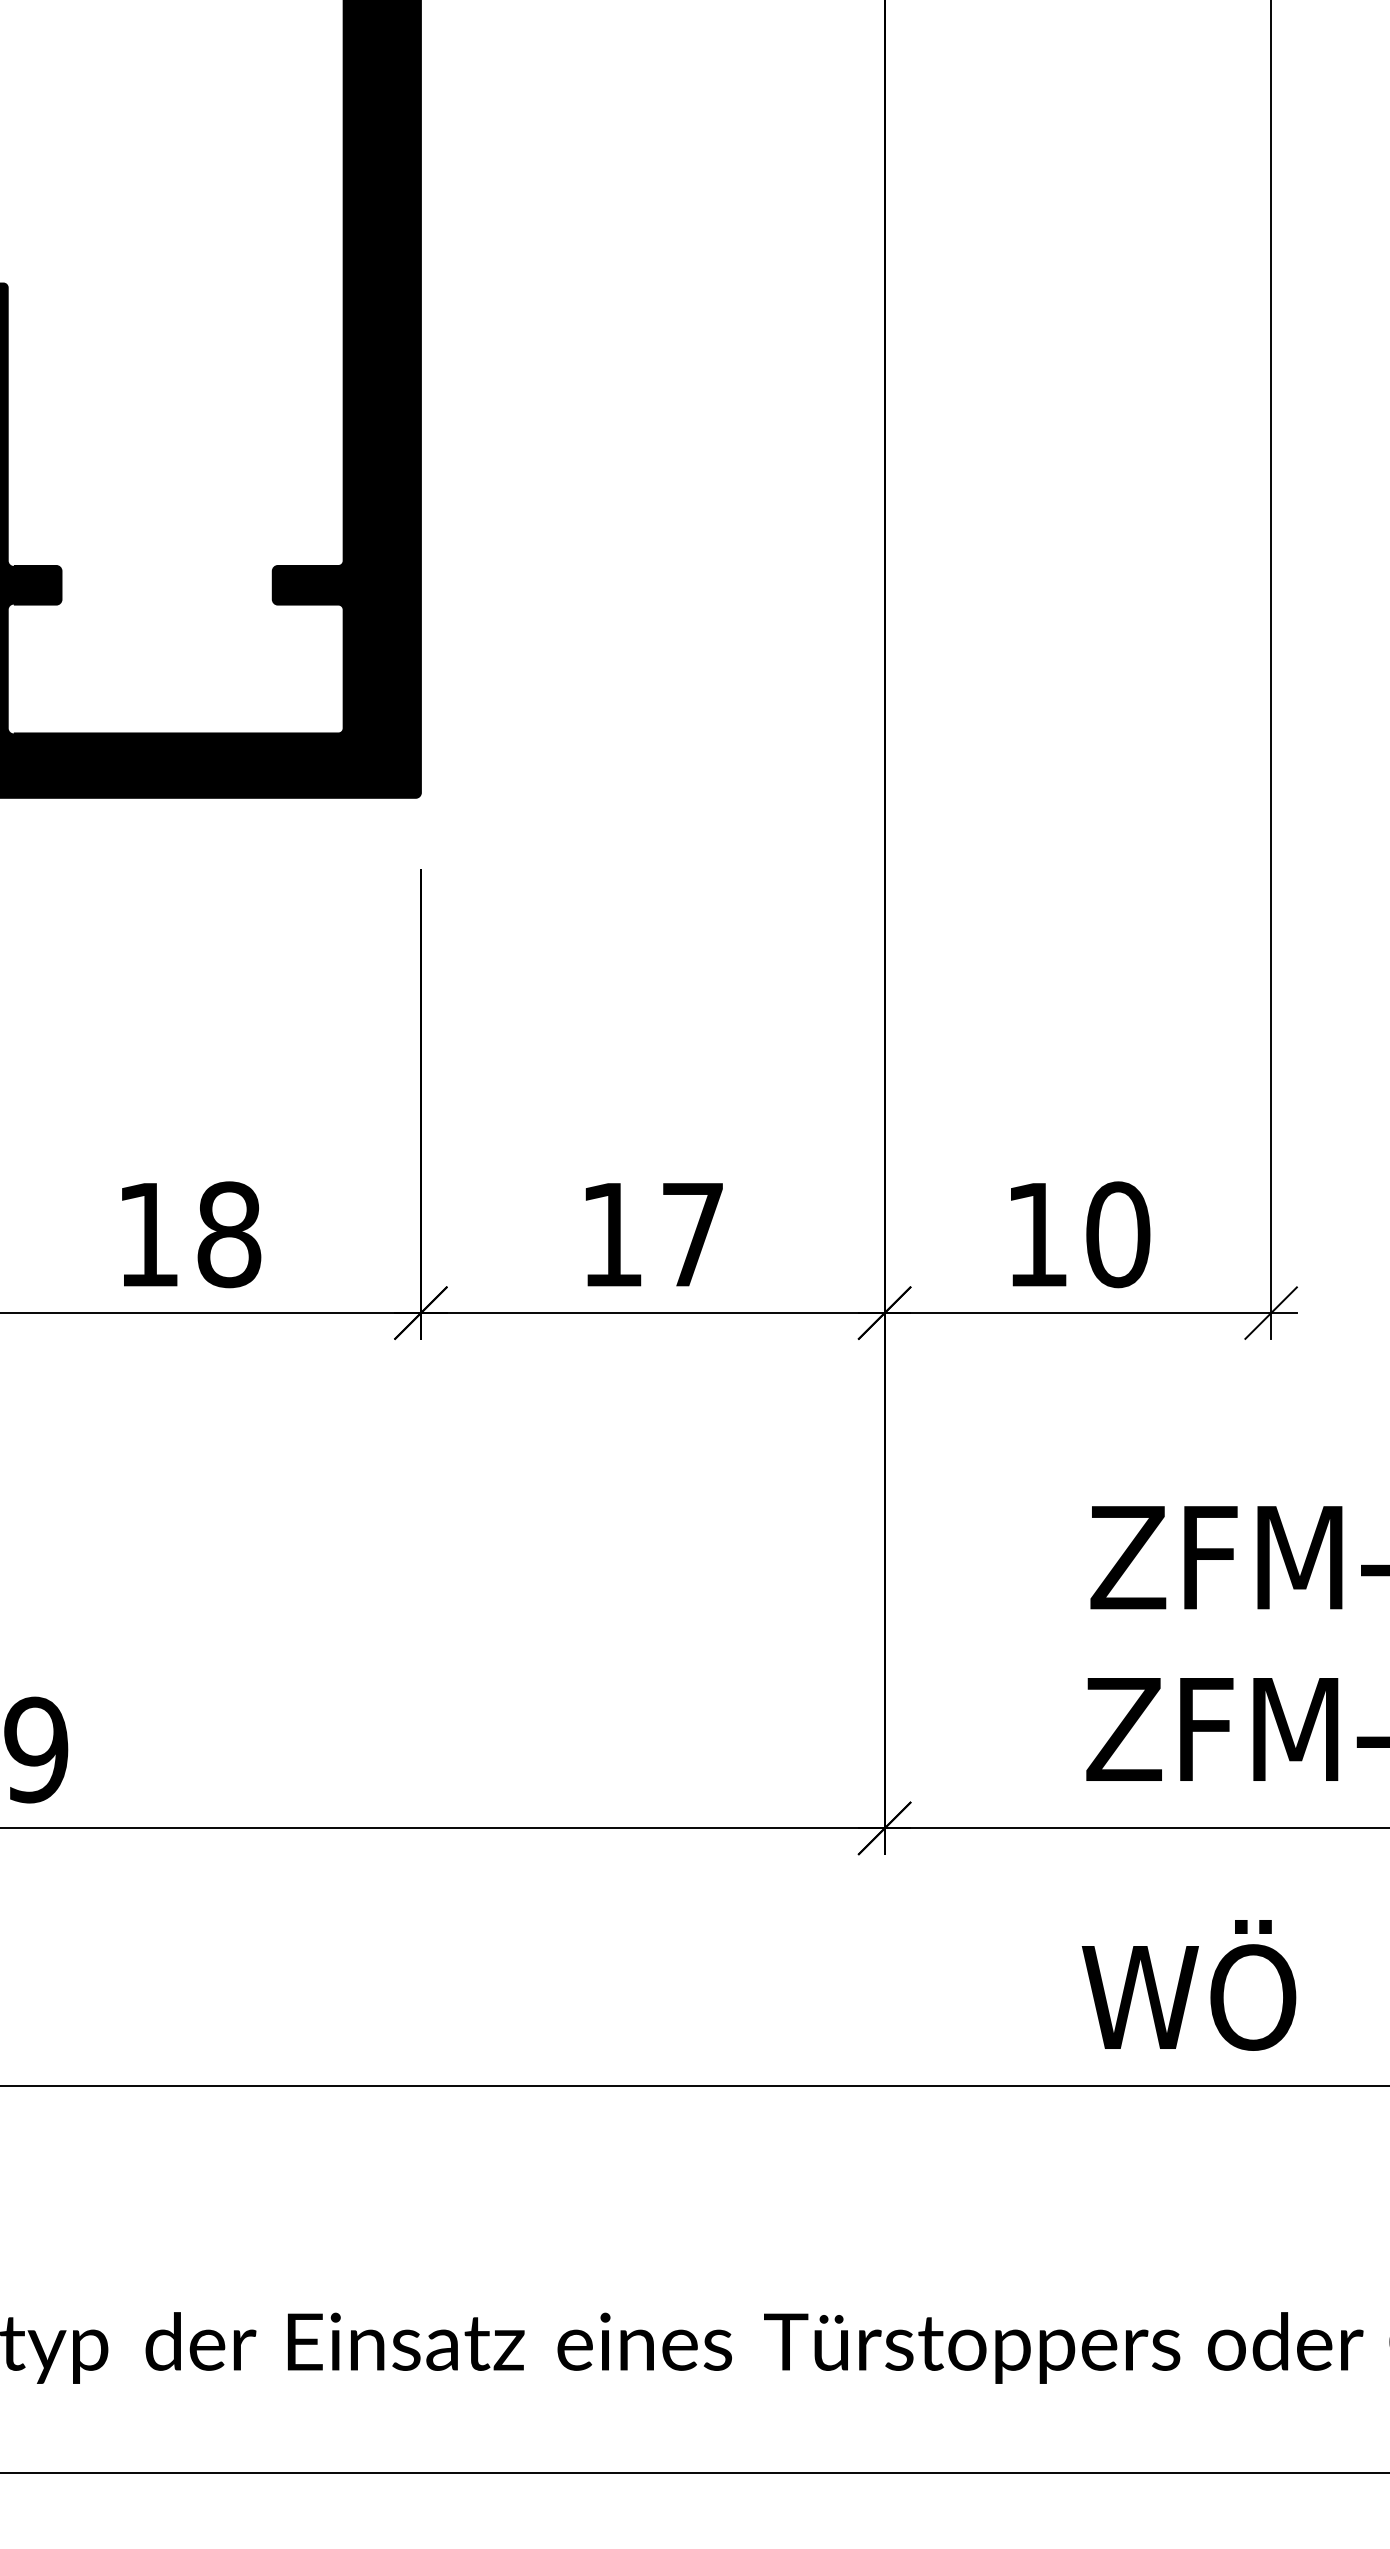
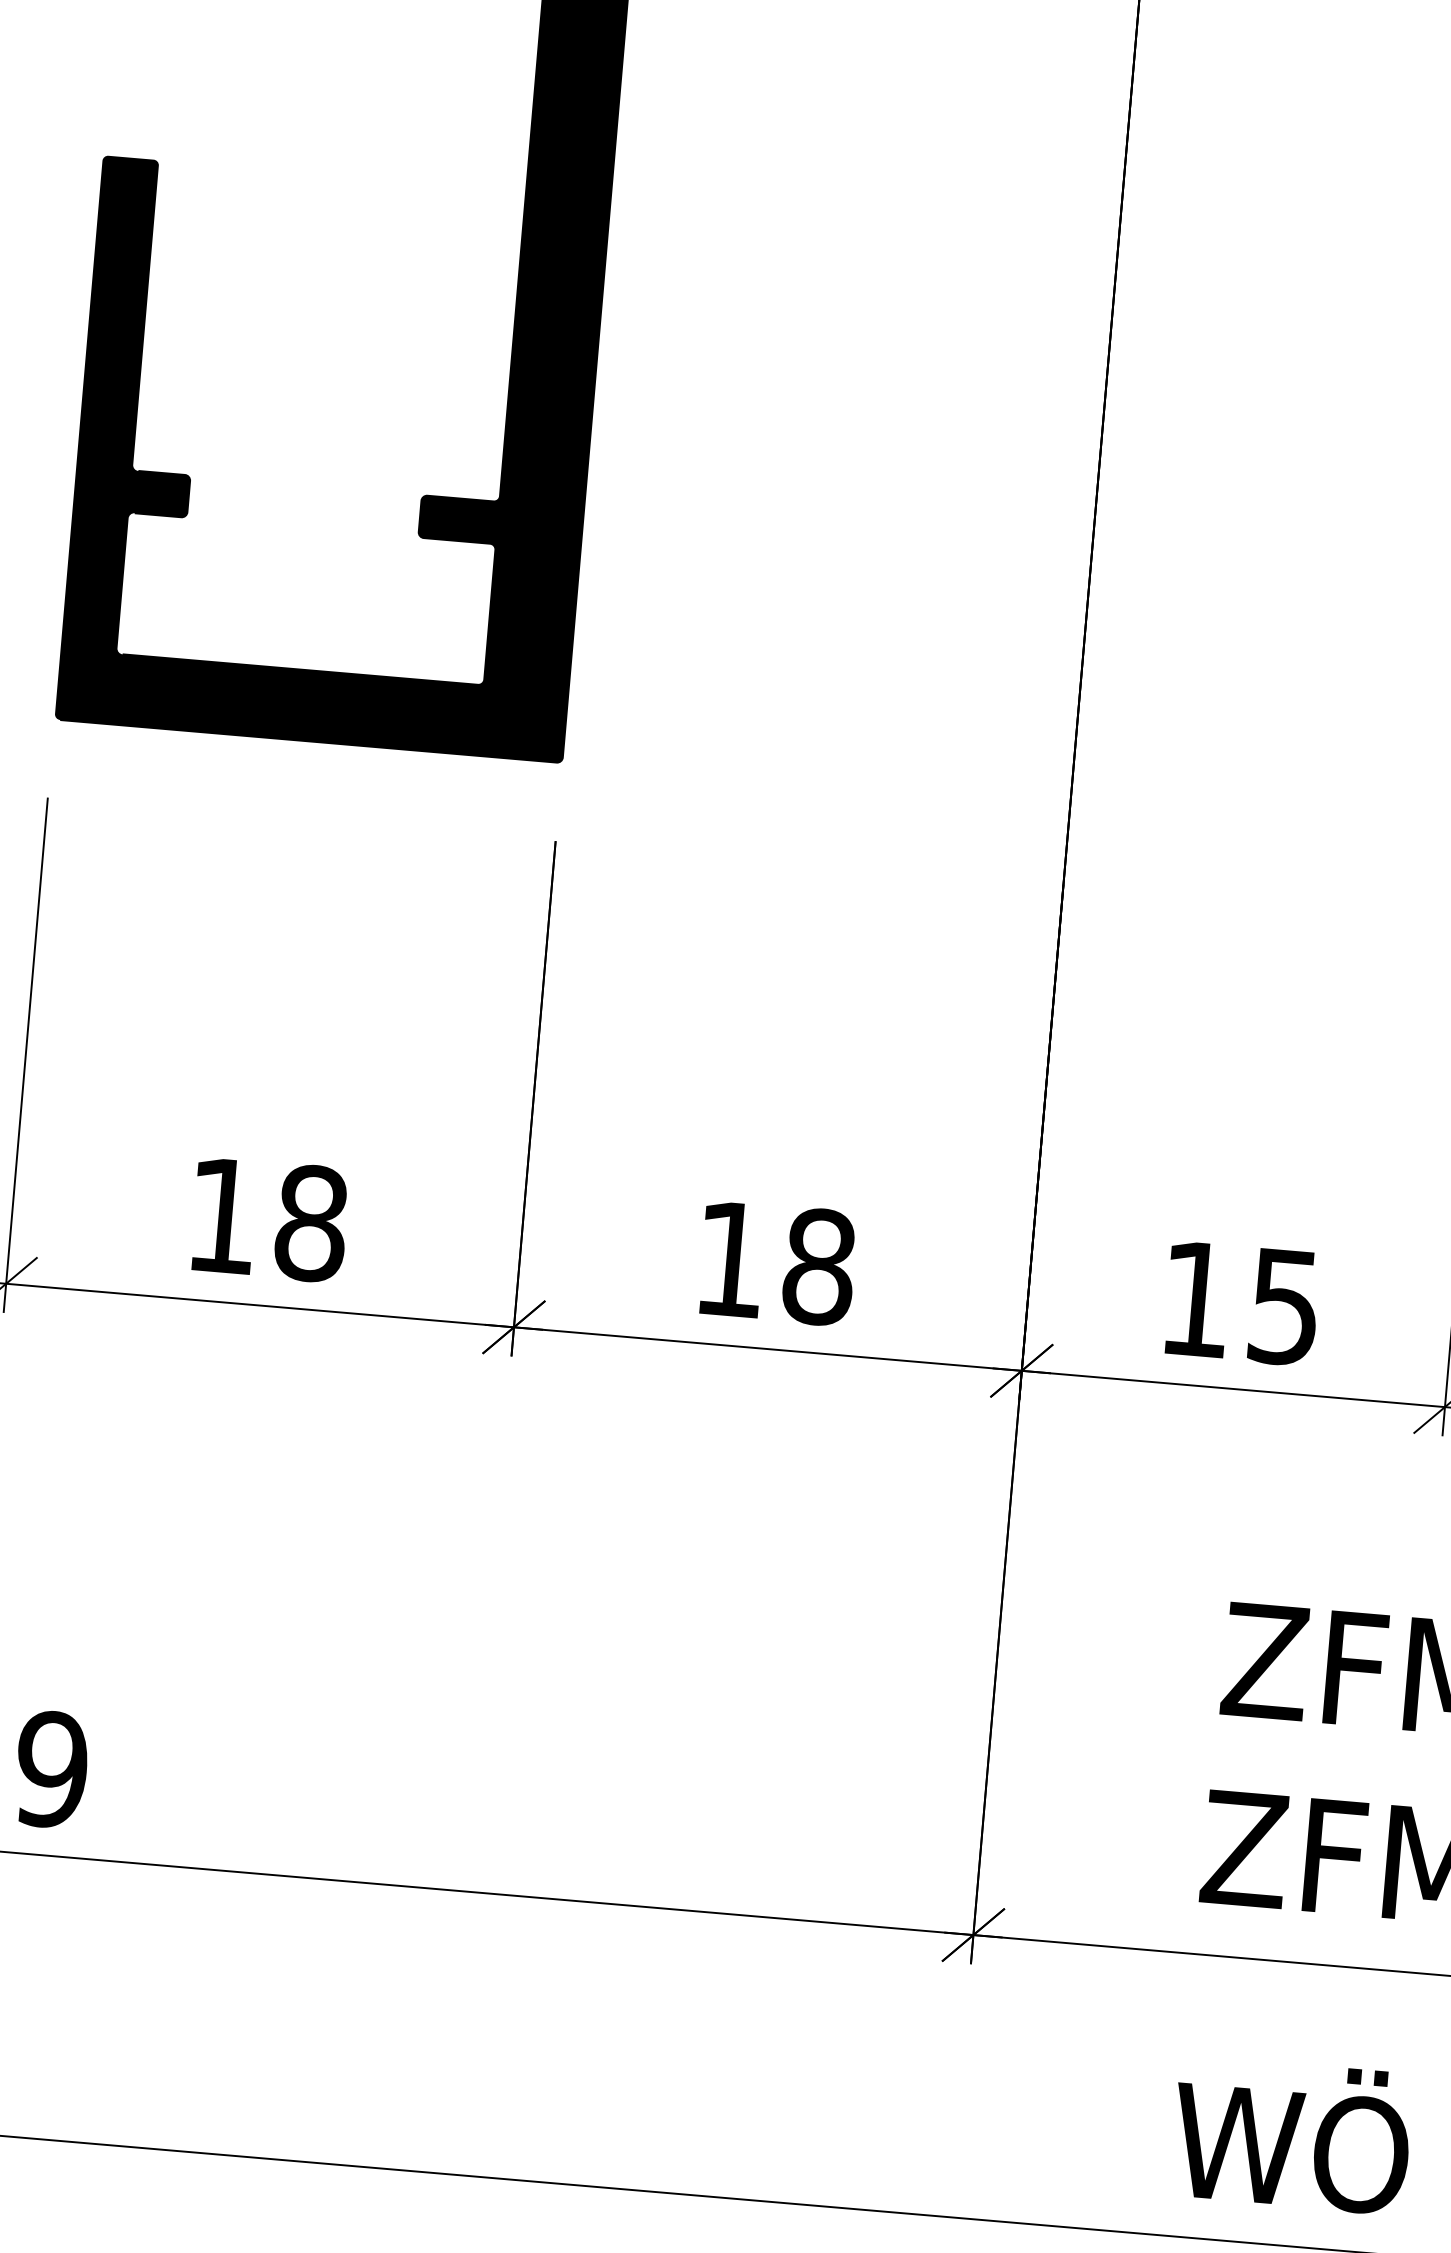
text: (692, 1234) -> (818, 1266), 17 -> 18
text: (1118, 1234) -> (1285, 1306), 10 -> 15

